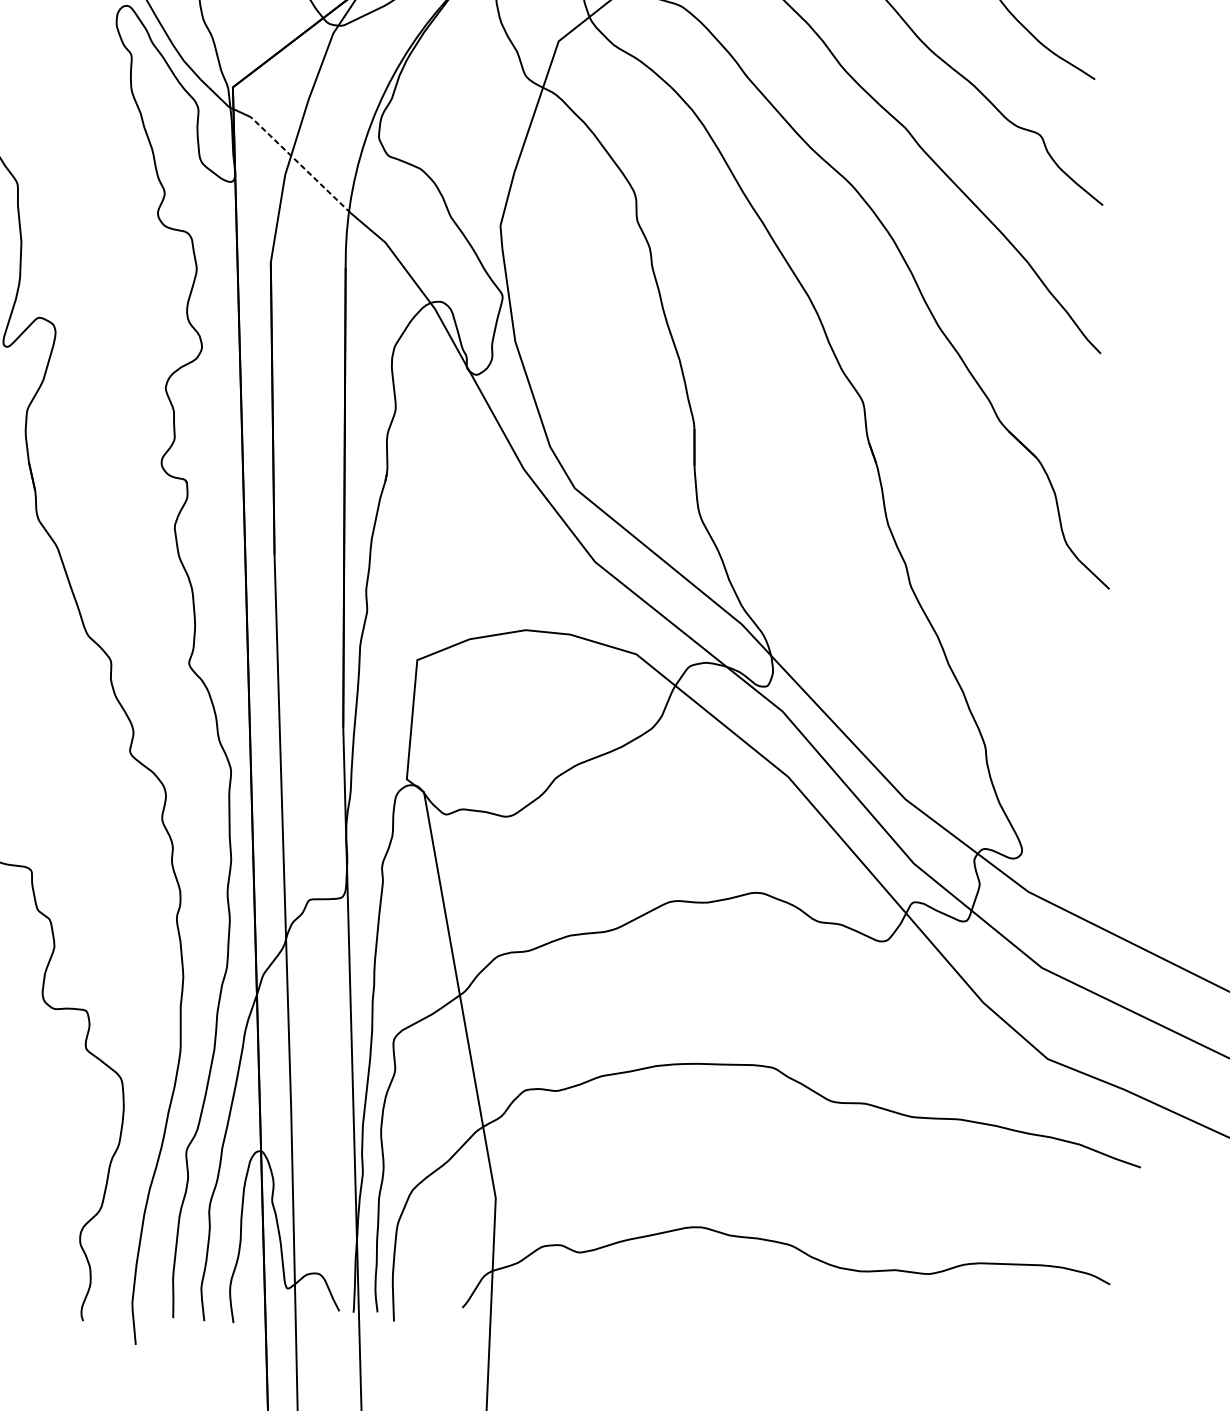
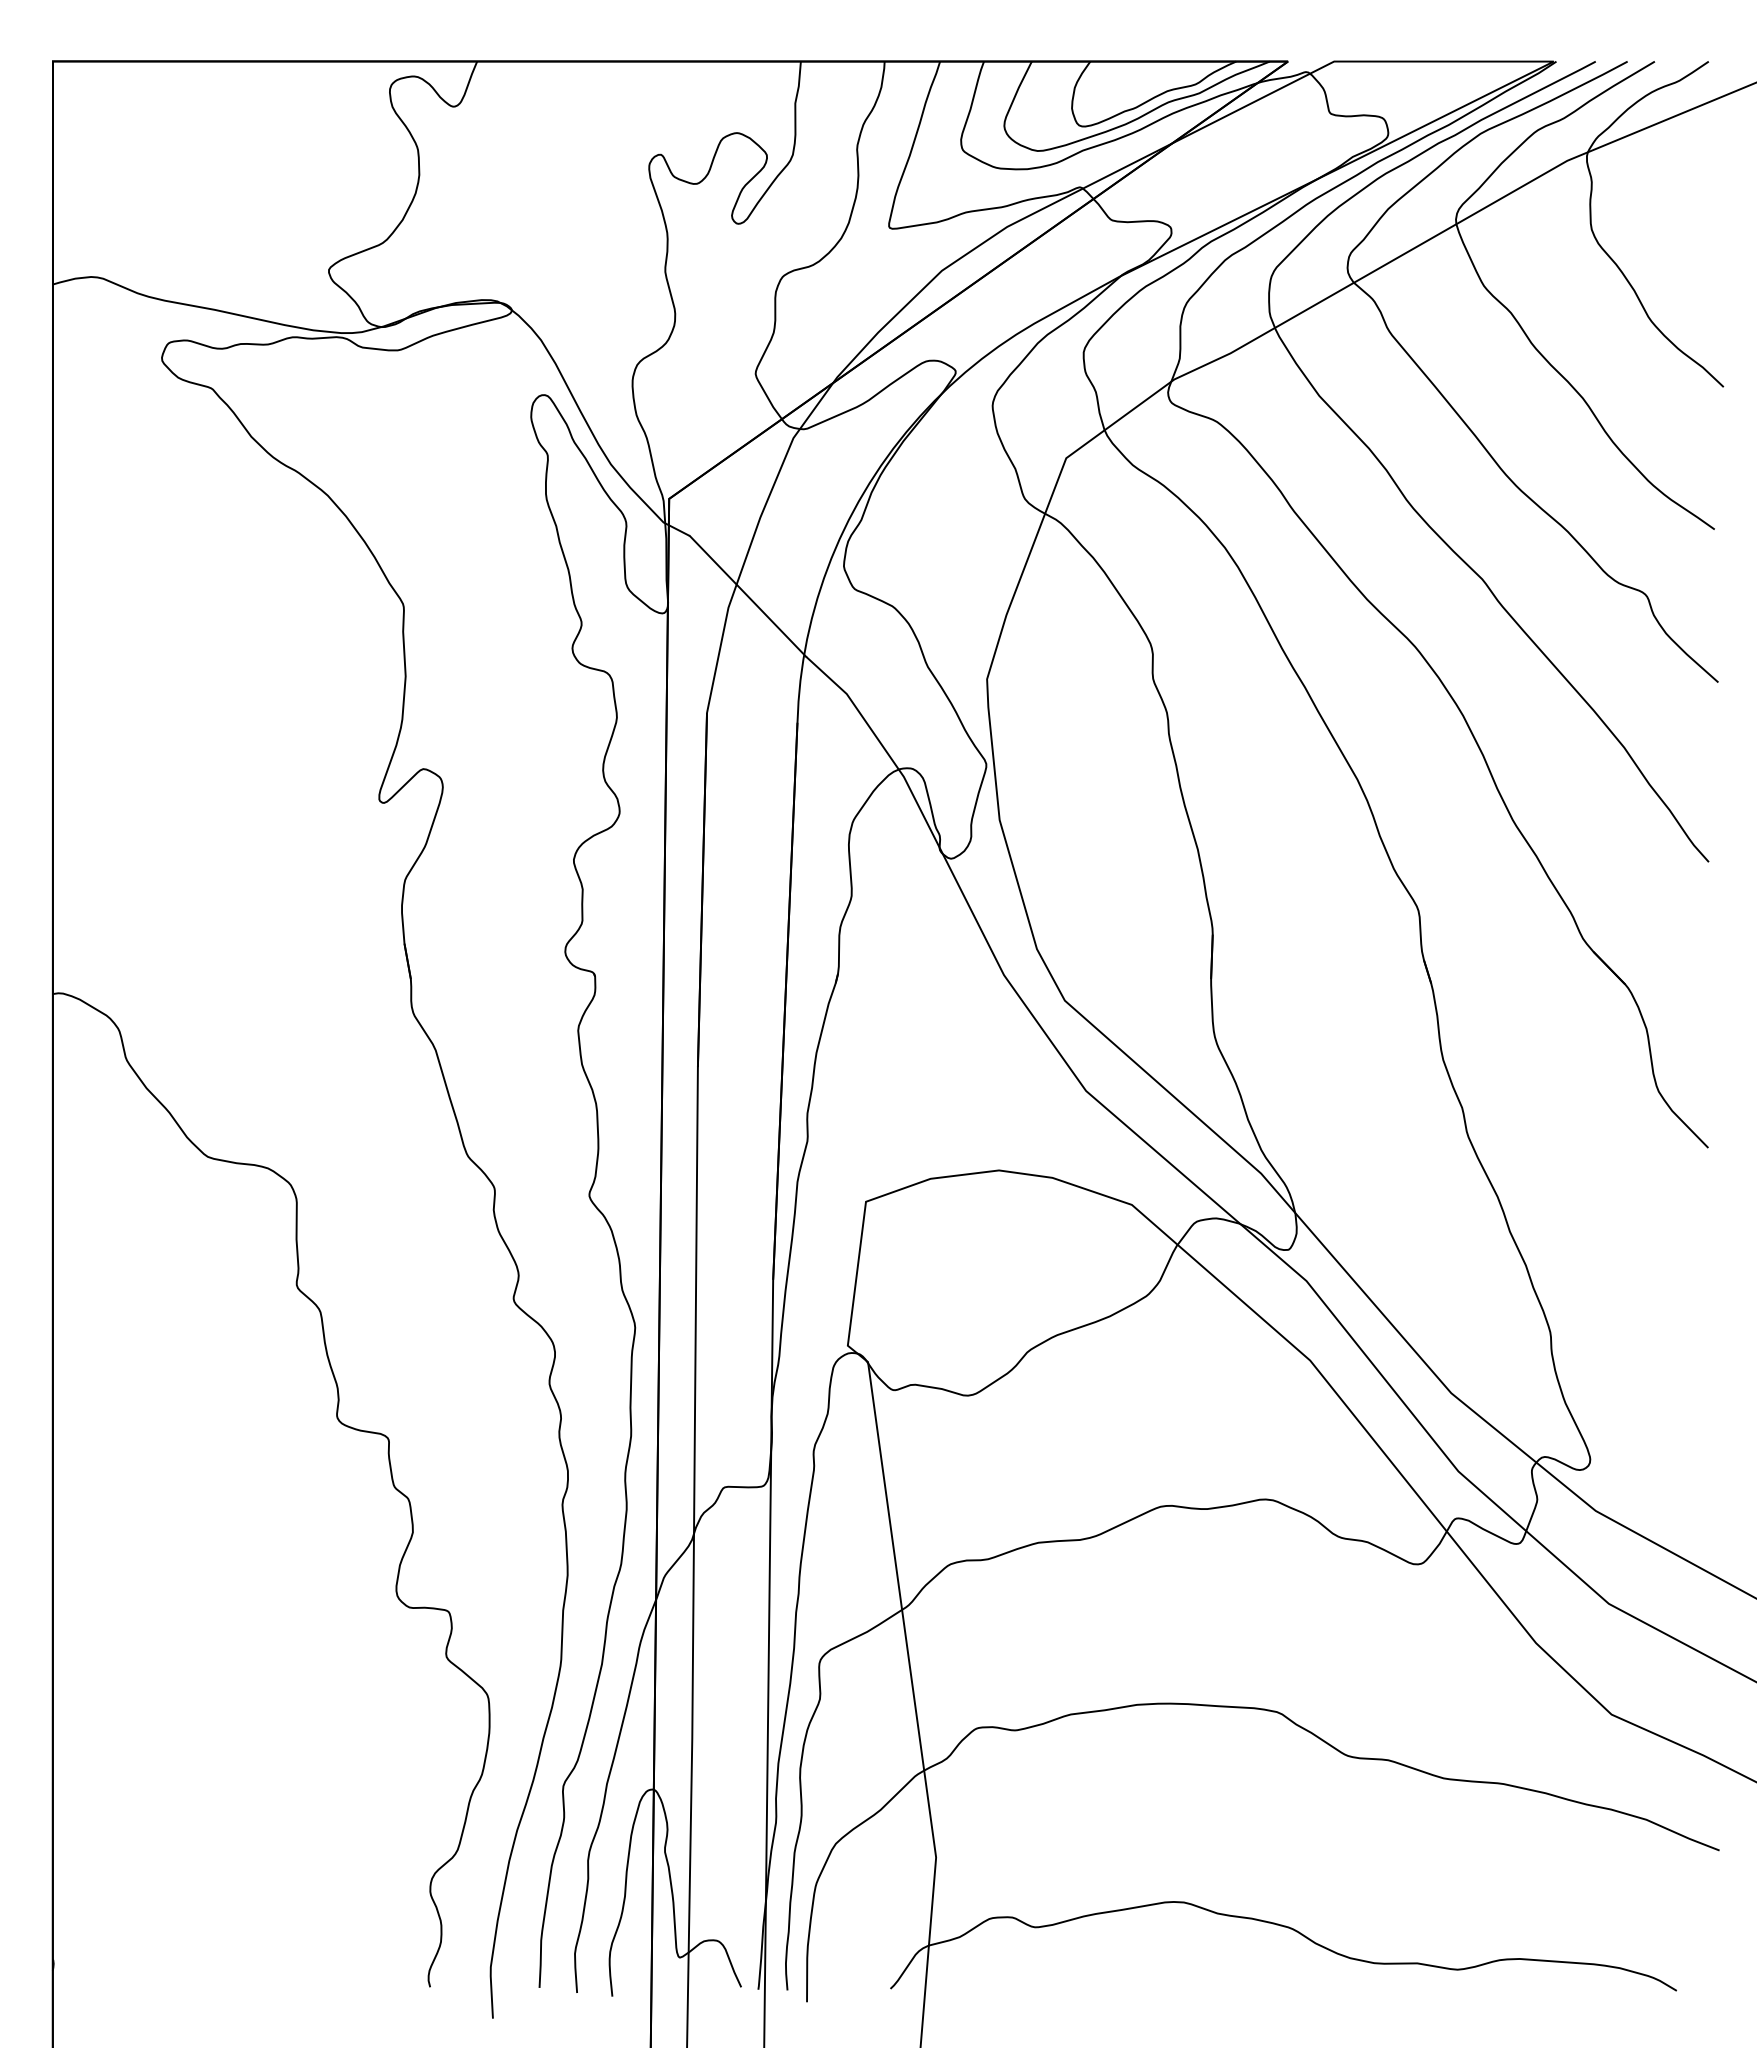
line: (300, 165) -> (747, 596), dashed -> solid

